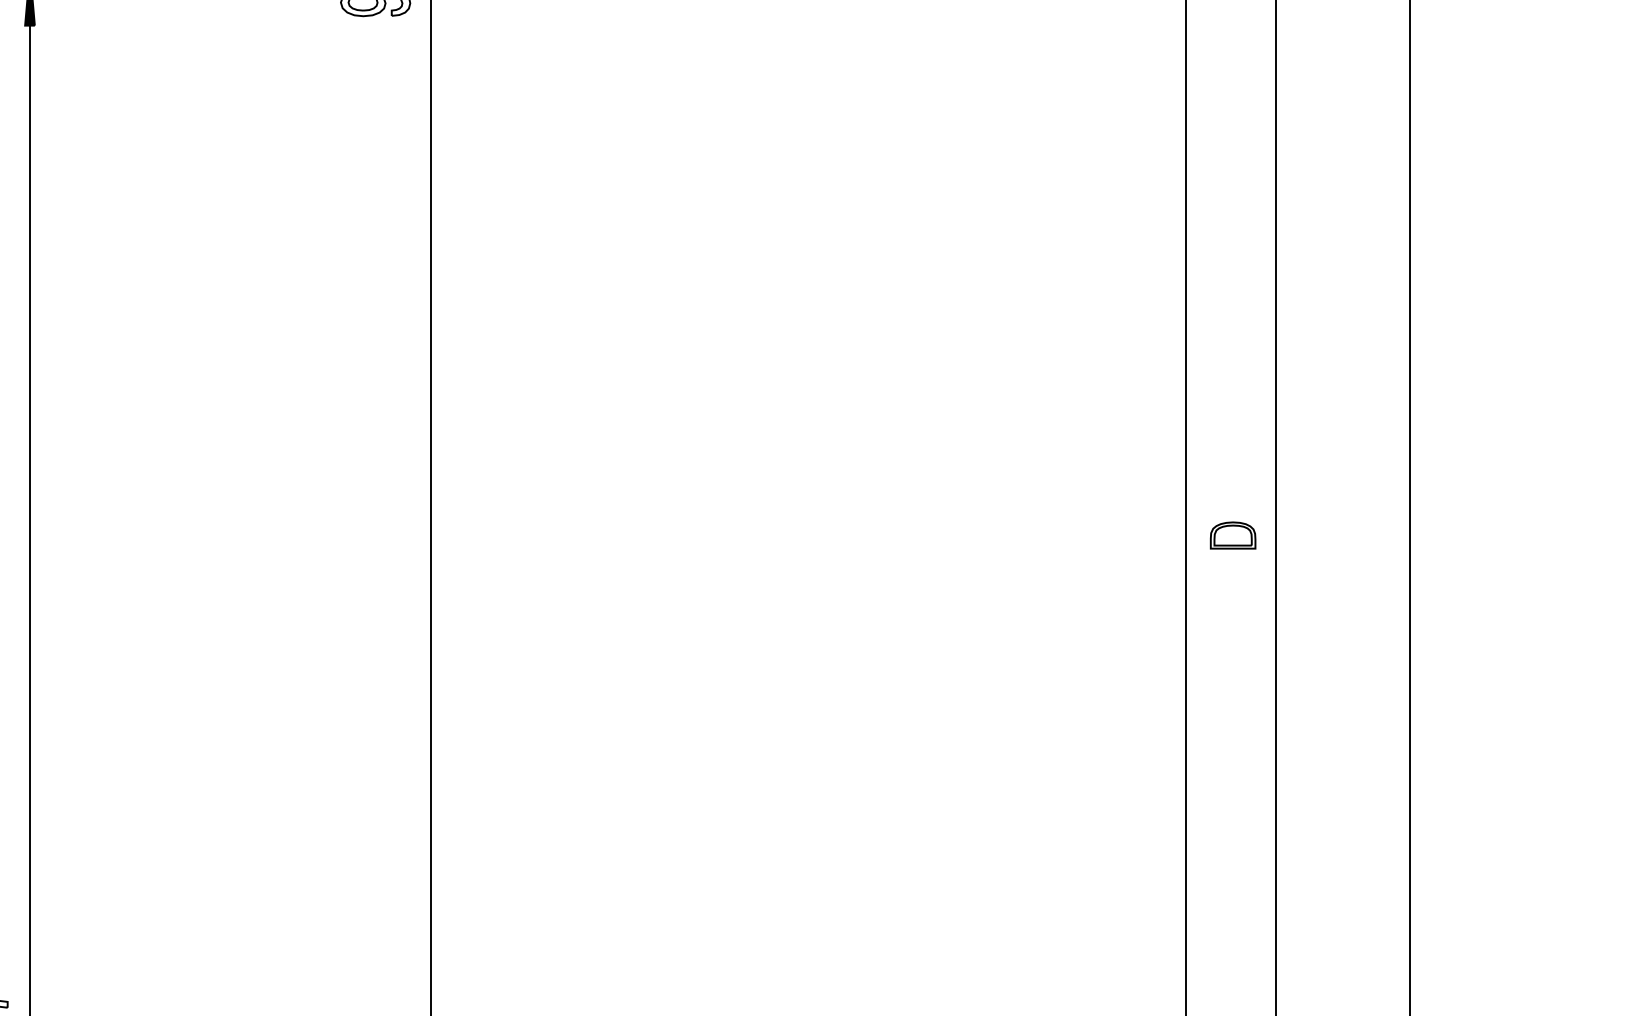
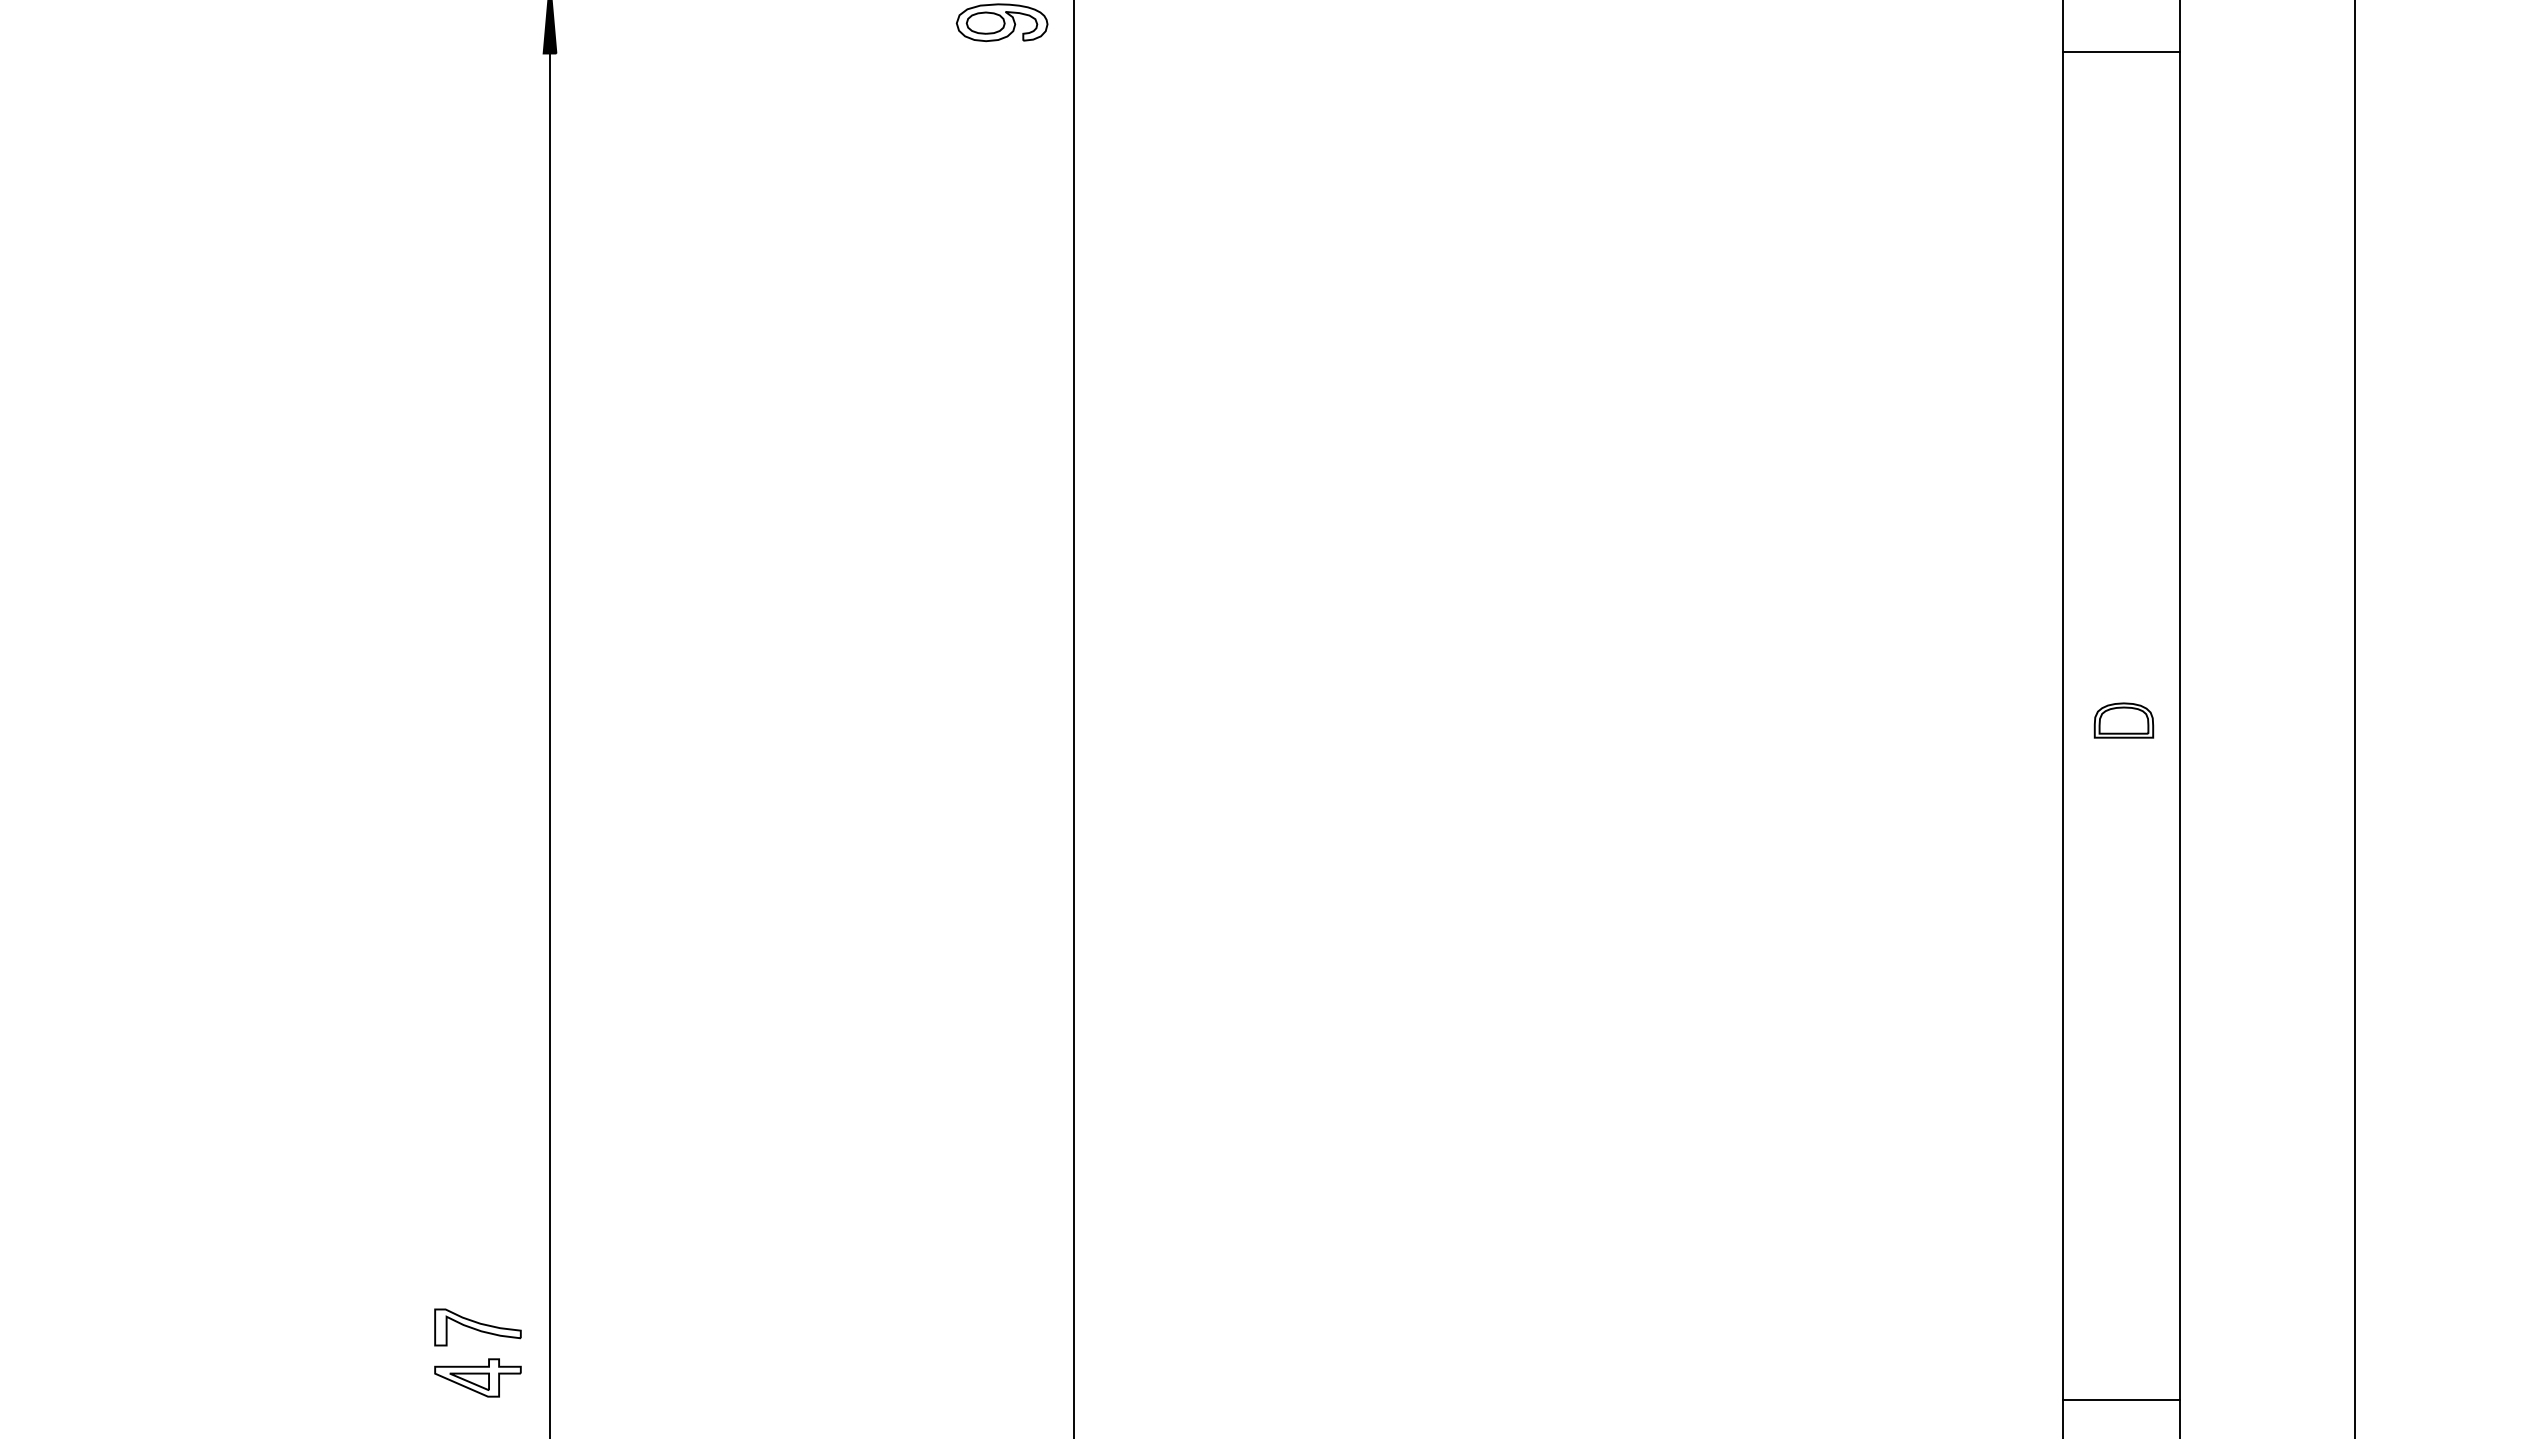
line: (1230, 24) -> (2120, 52), added

